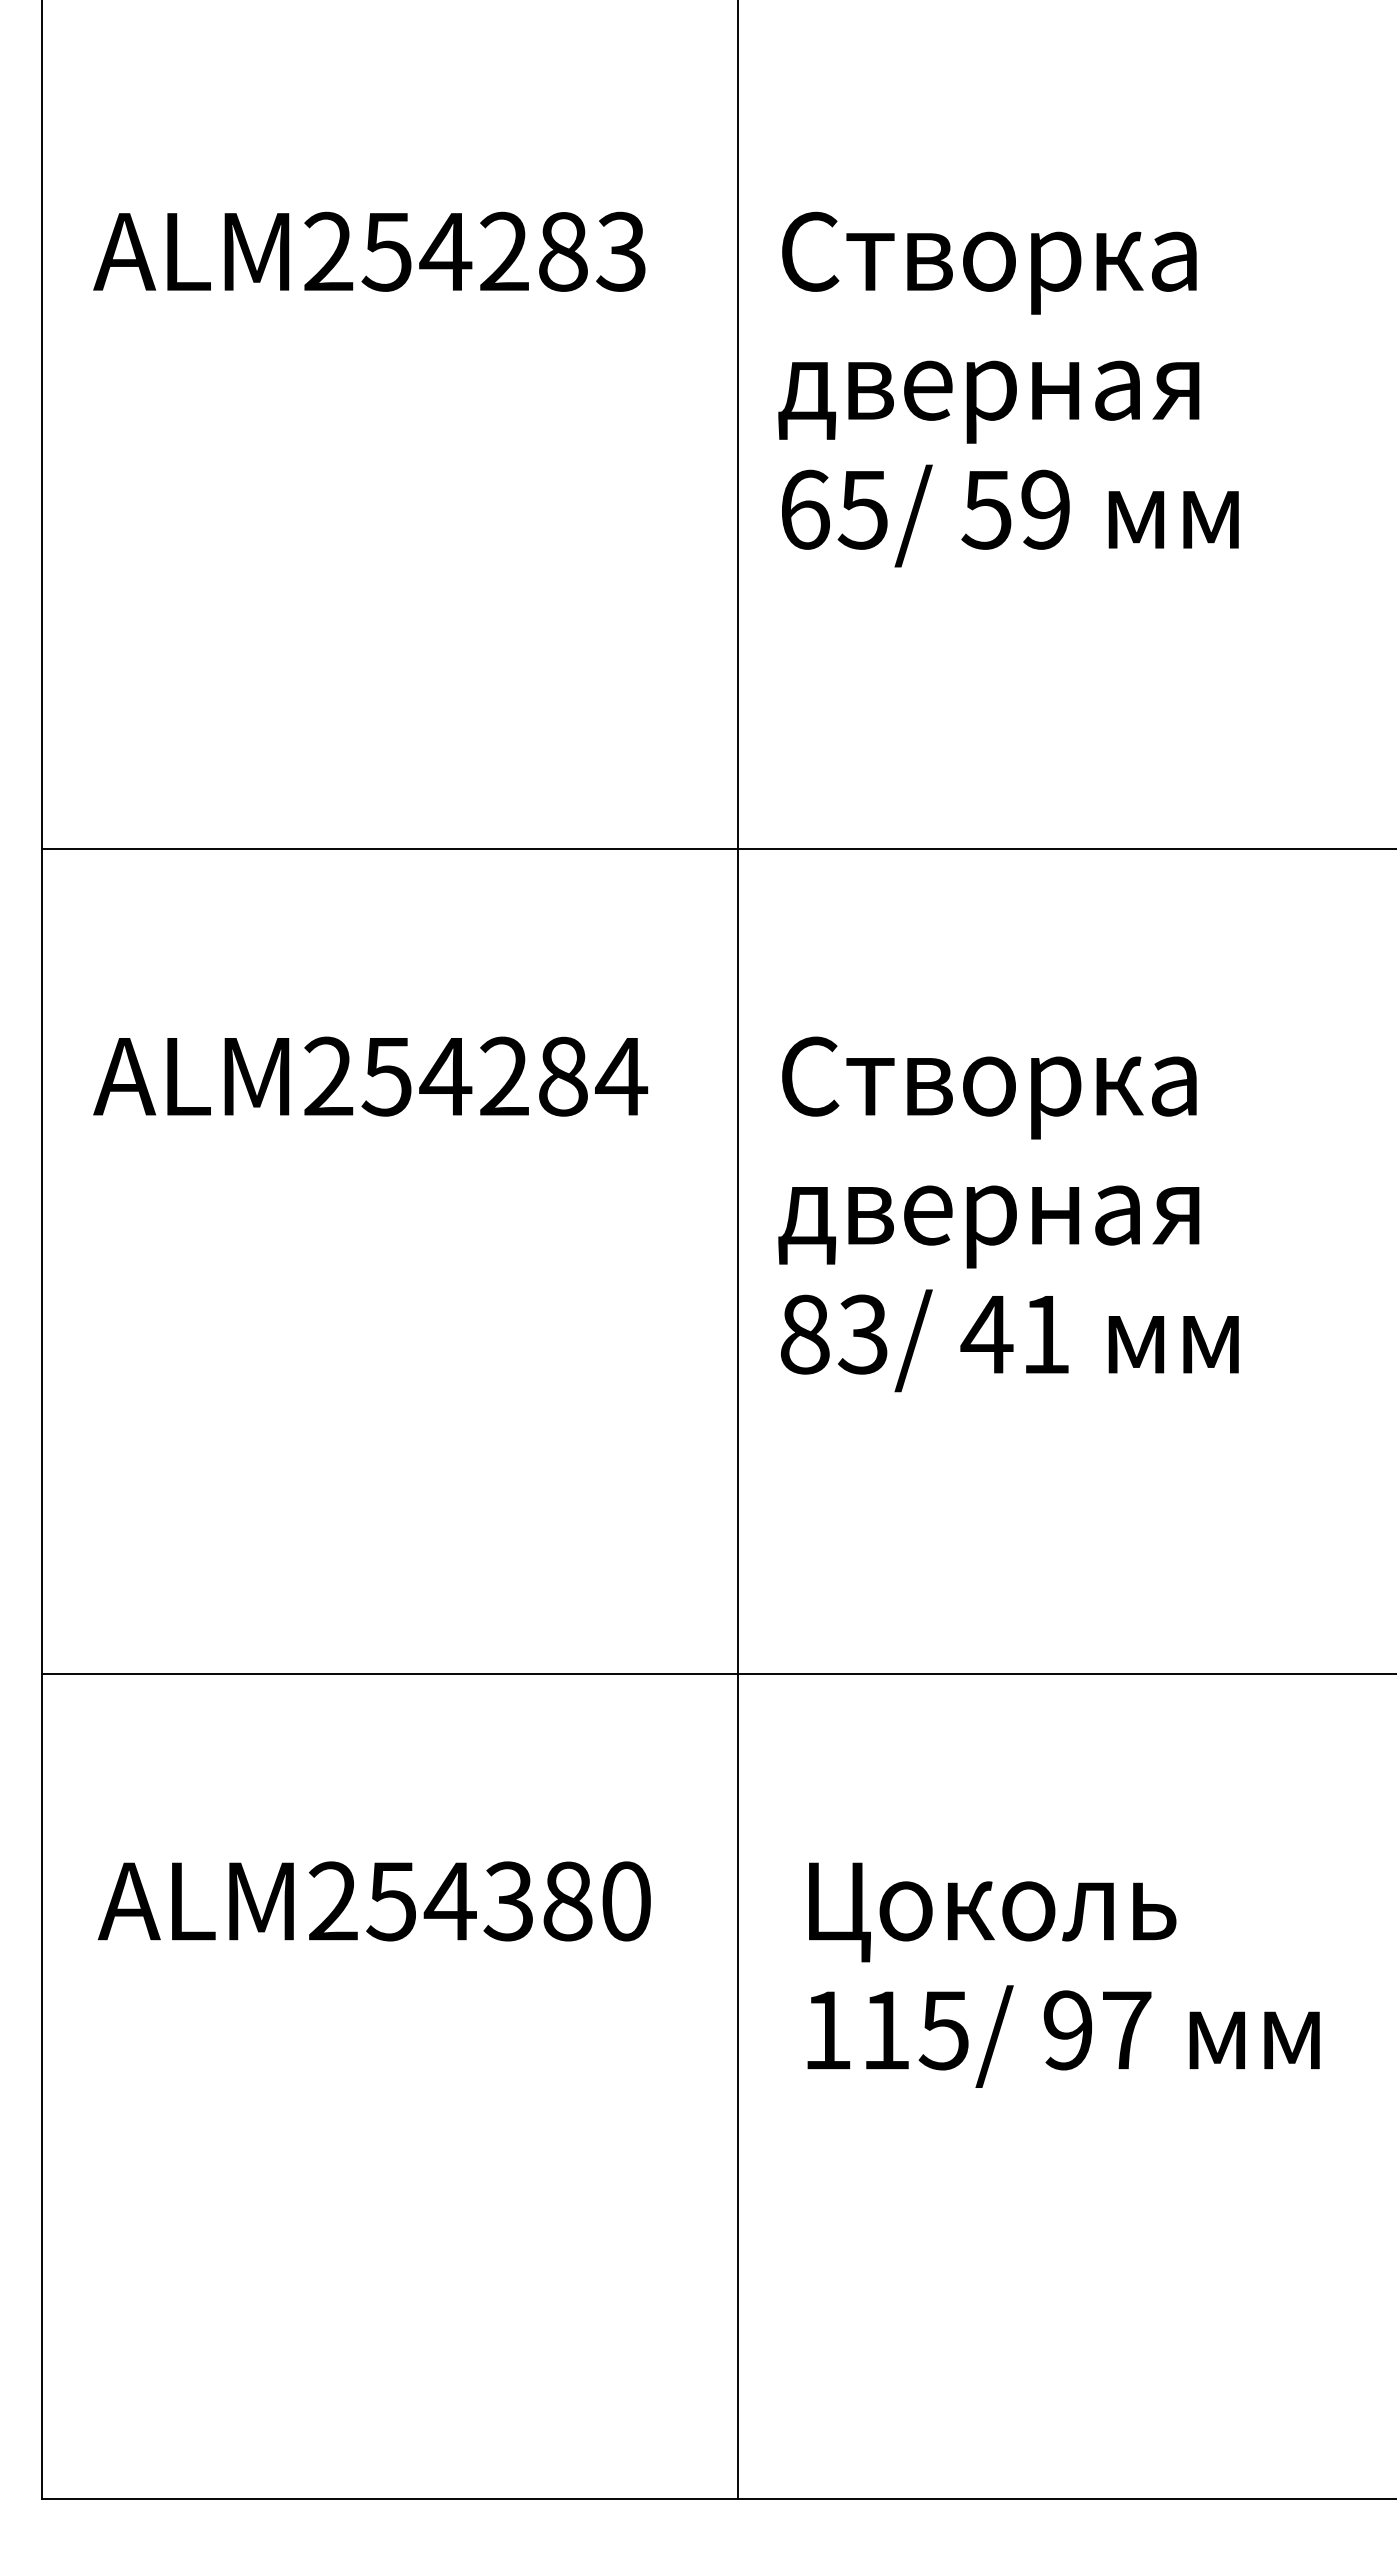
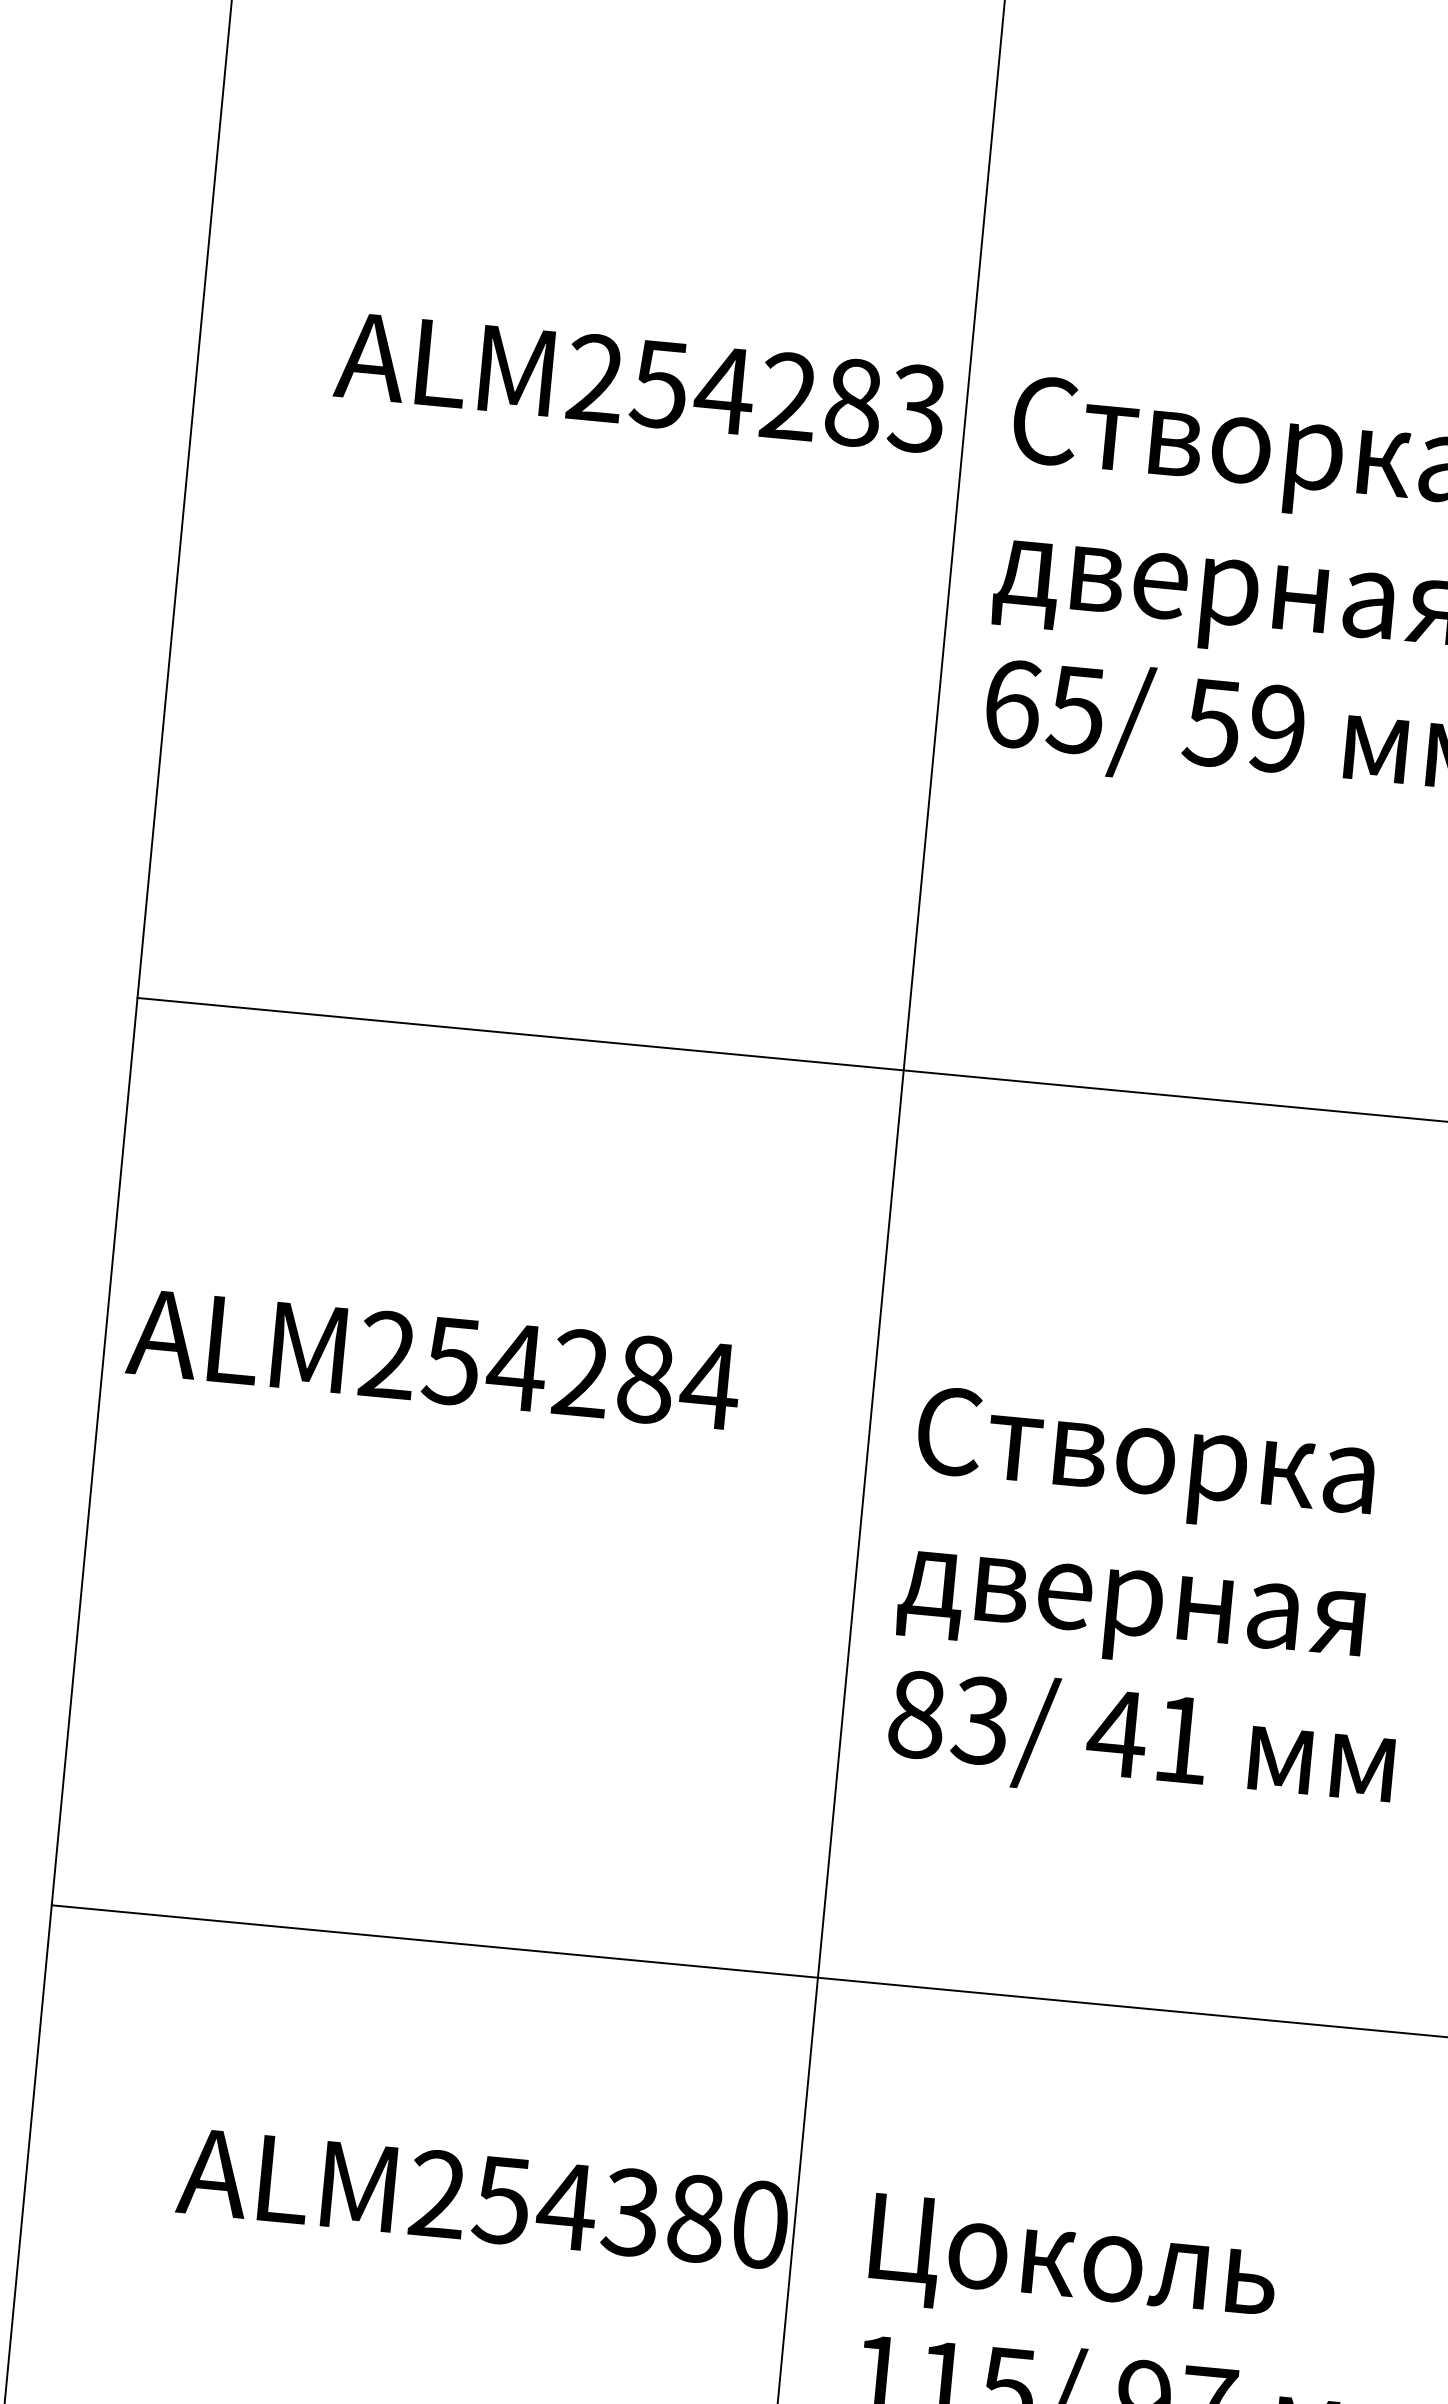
text: (369, 251) -> (640, 382), moved
text: (370, 1076) -> (433, 1359), moved
text: (1008, 1214) -> (1153, 1603), moved
text: (373, 1901) -> (482, 2198), moved

